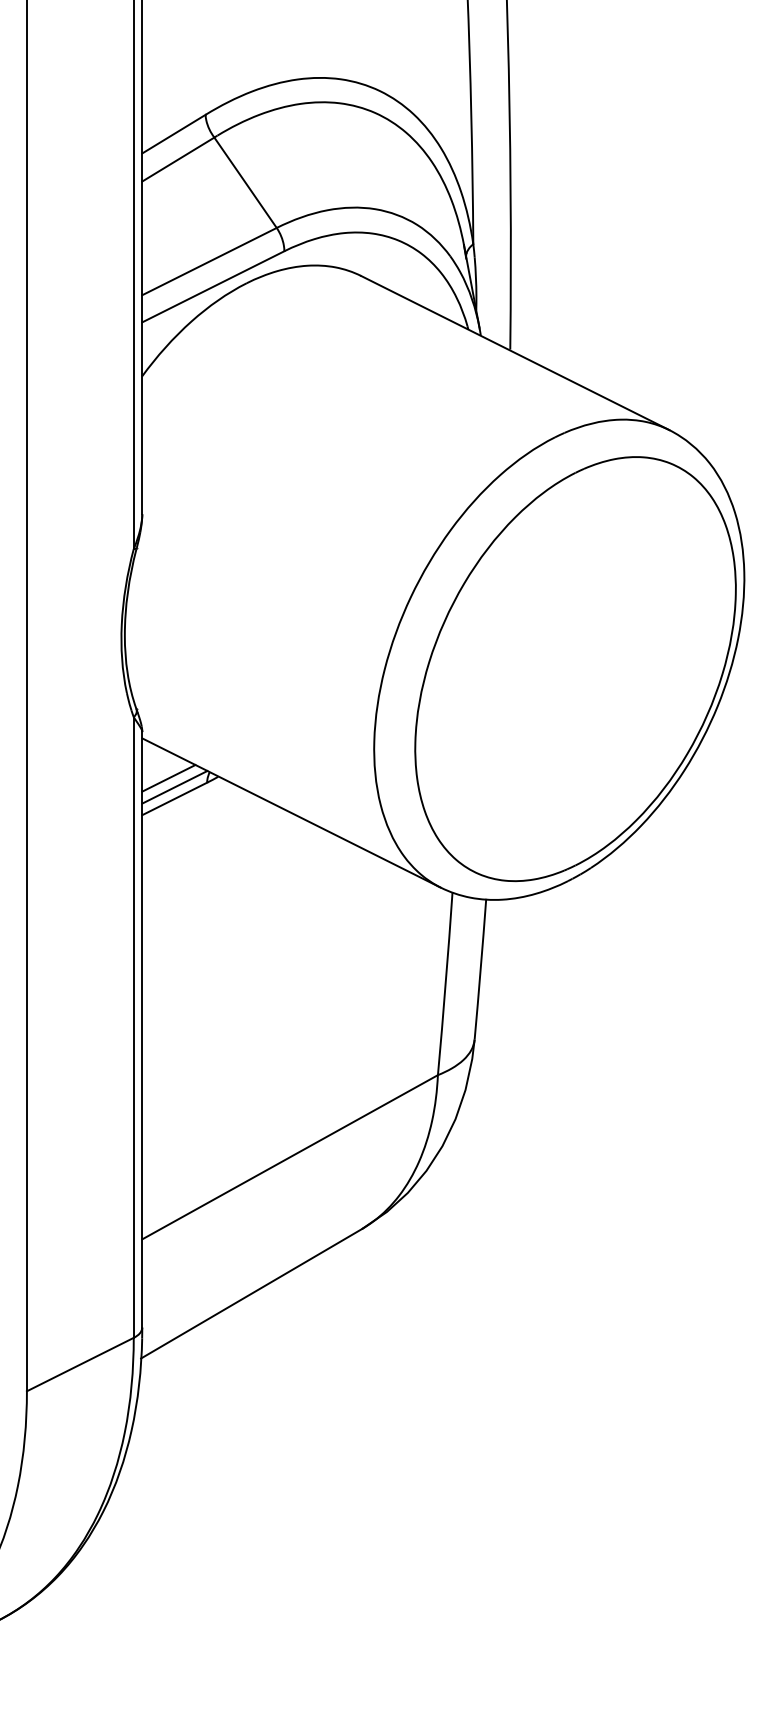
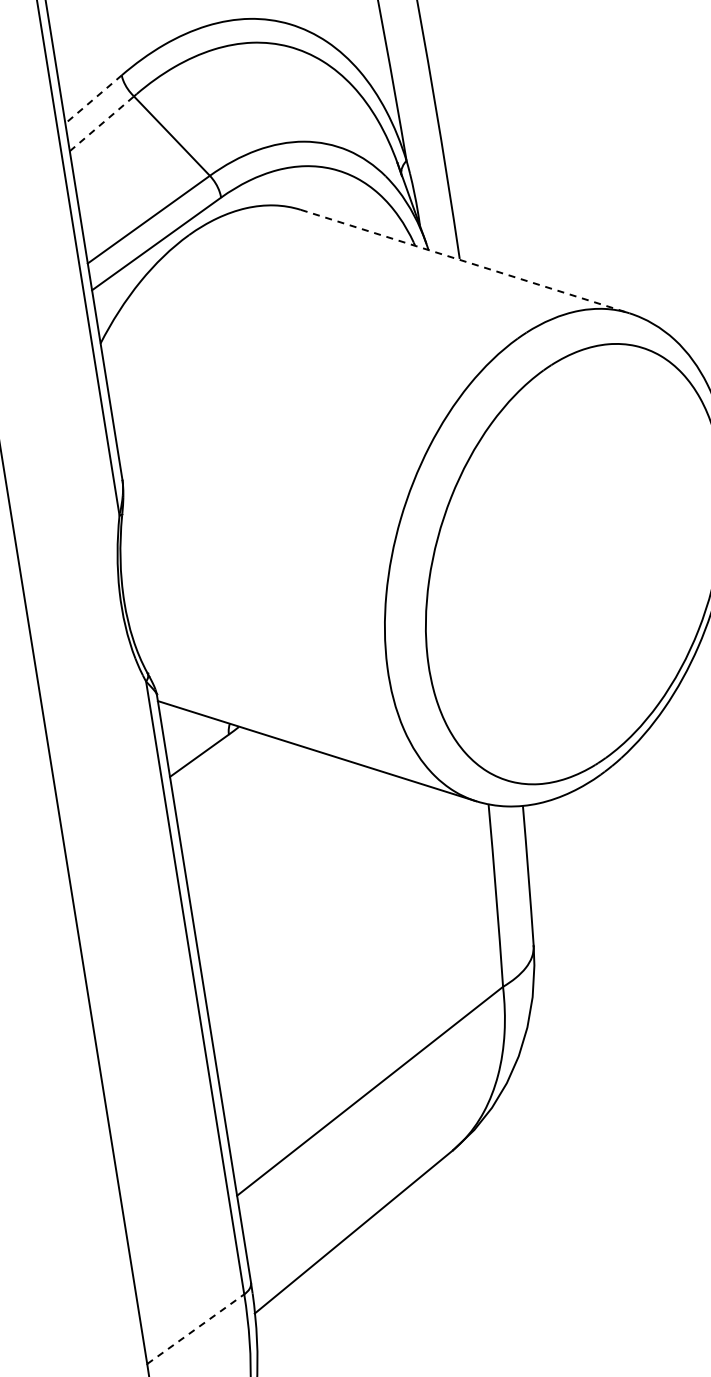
line: (173, 134) -> (93, 99), solid -> dashed
line: (178, 159) -> (102, 123), solid -> dashed
line: (515, 353) -> (465, 262), solid -> dashed
line: (168, 778) -> (190, 736), removed
line: (174, 787) -> (197, 744), removed
line: (80, 1364) -> (195, 1329), solid -> dashed

